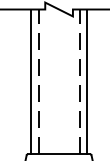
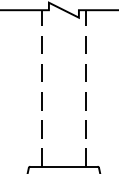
line: (30, 81) -> (33, 88), removed
line: (86, 81) -> (93, 88), removed

